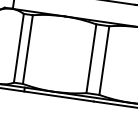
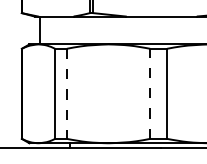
line: (27, 50) -> (66, 94), solid -> dashed
line: (91, 58) -> (150, 93), solid -> dashed

